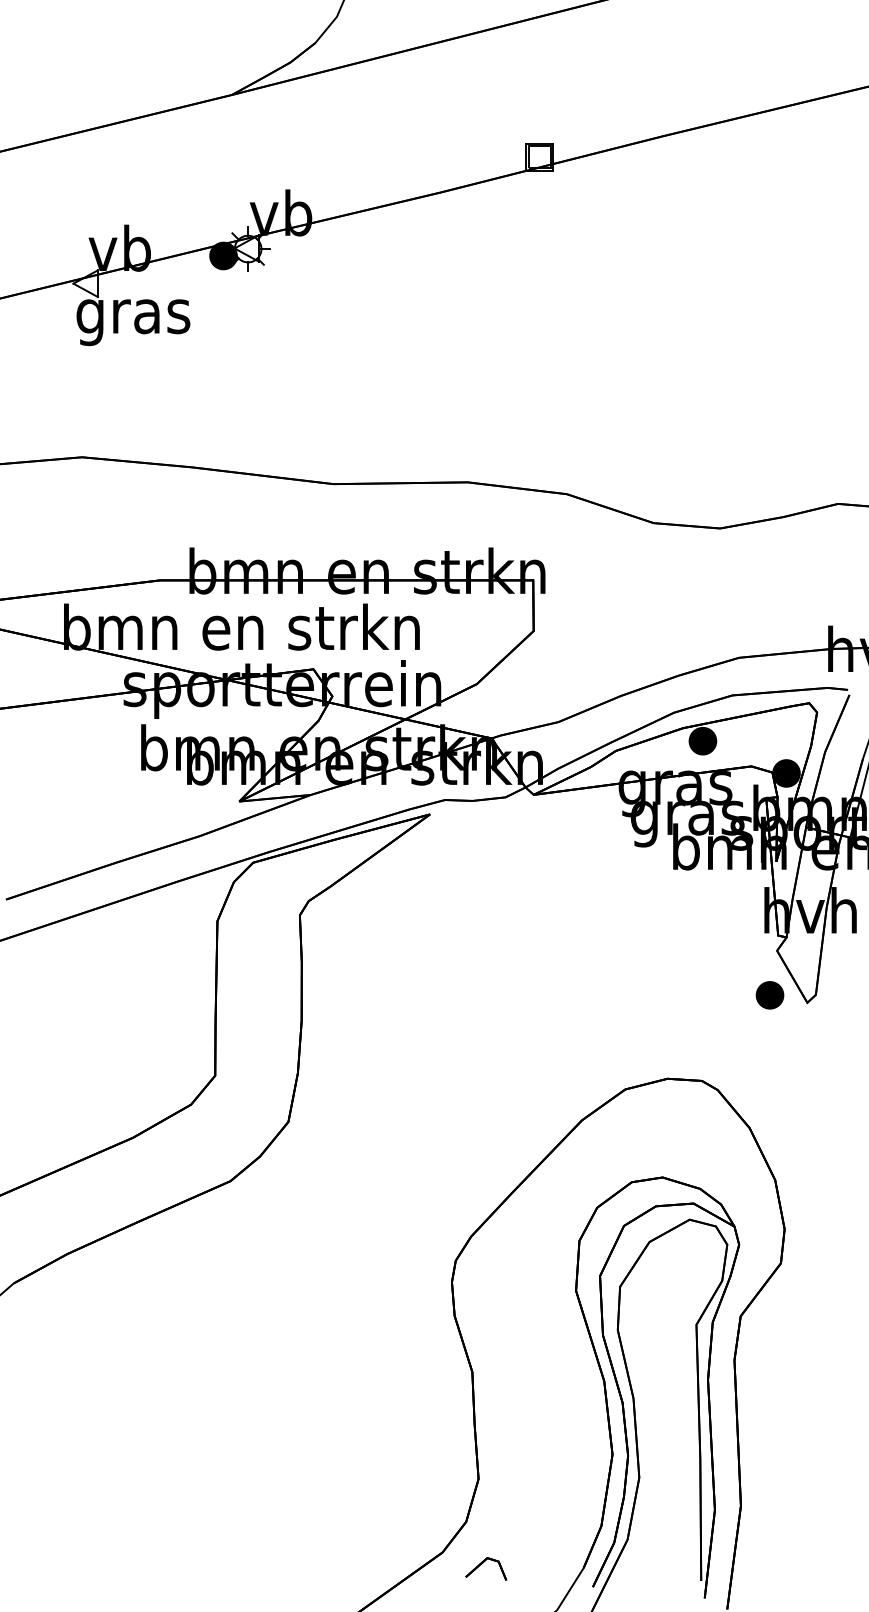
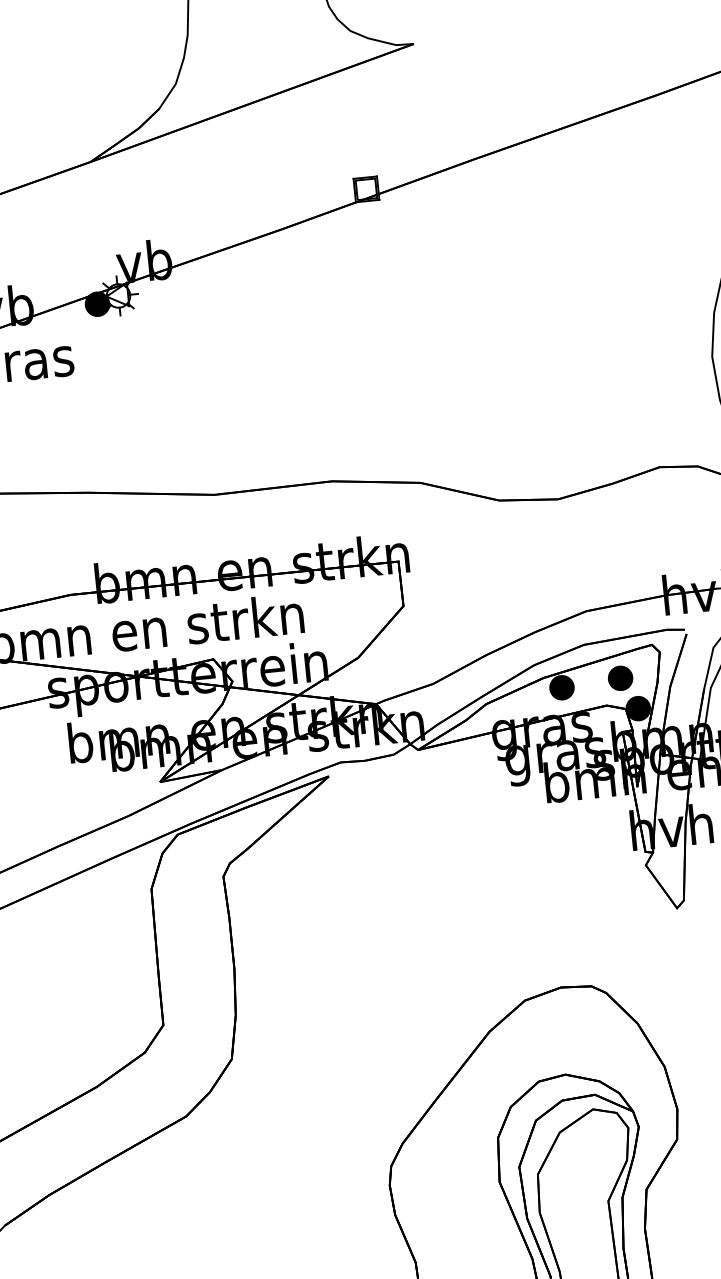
part: (769, 995) -> (620, 678), moved

